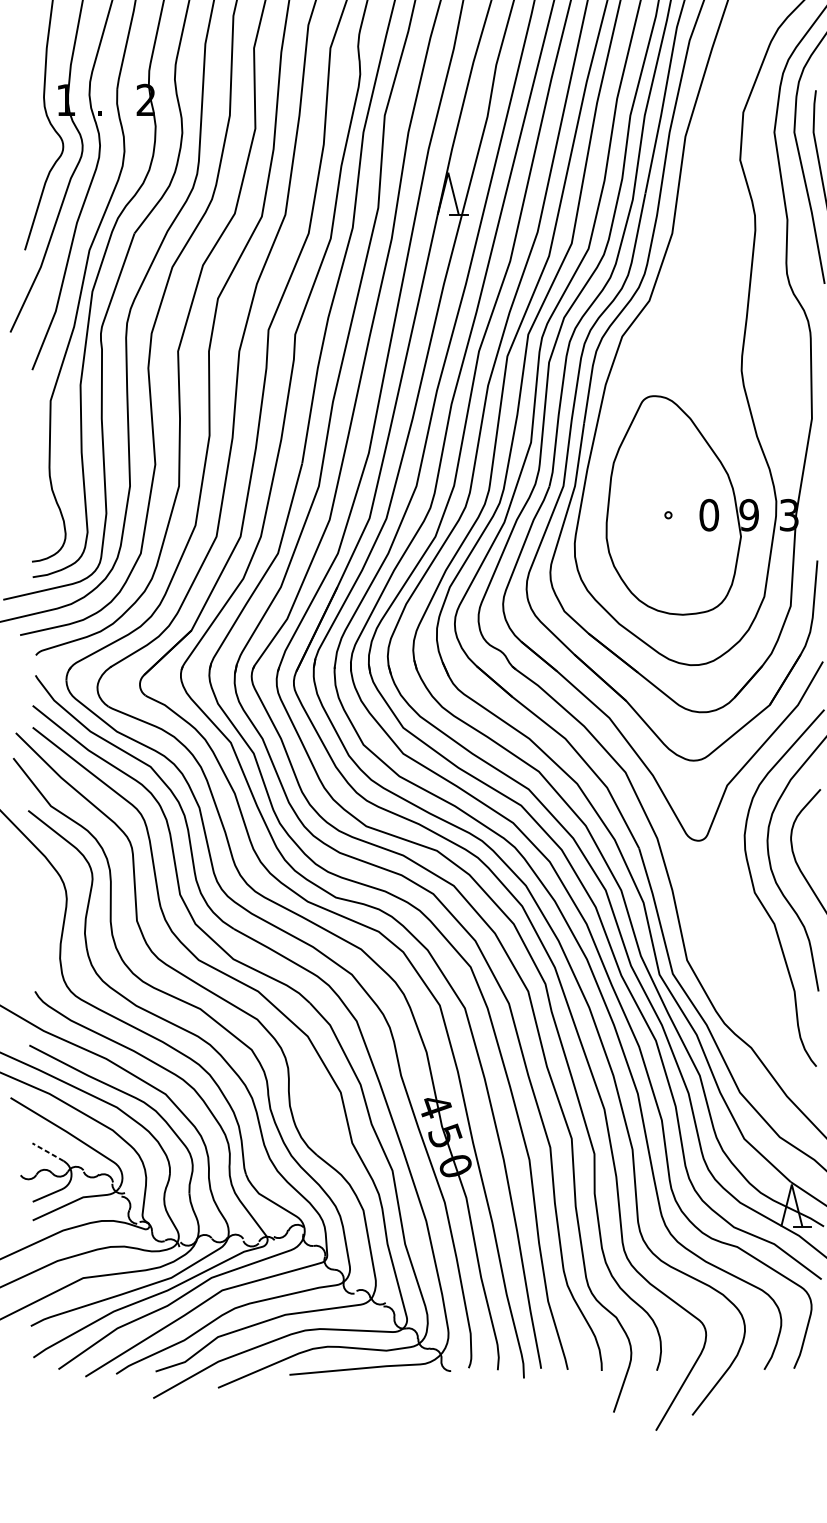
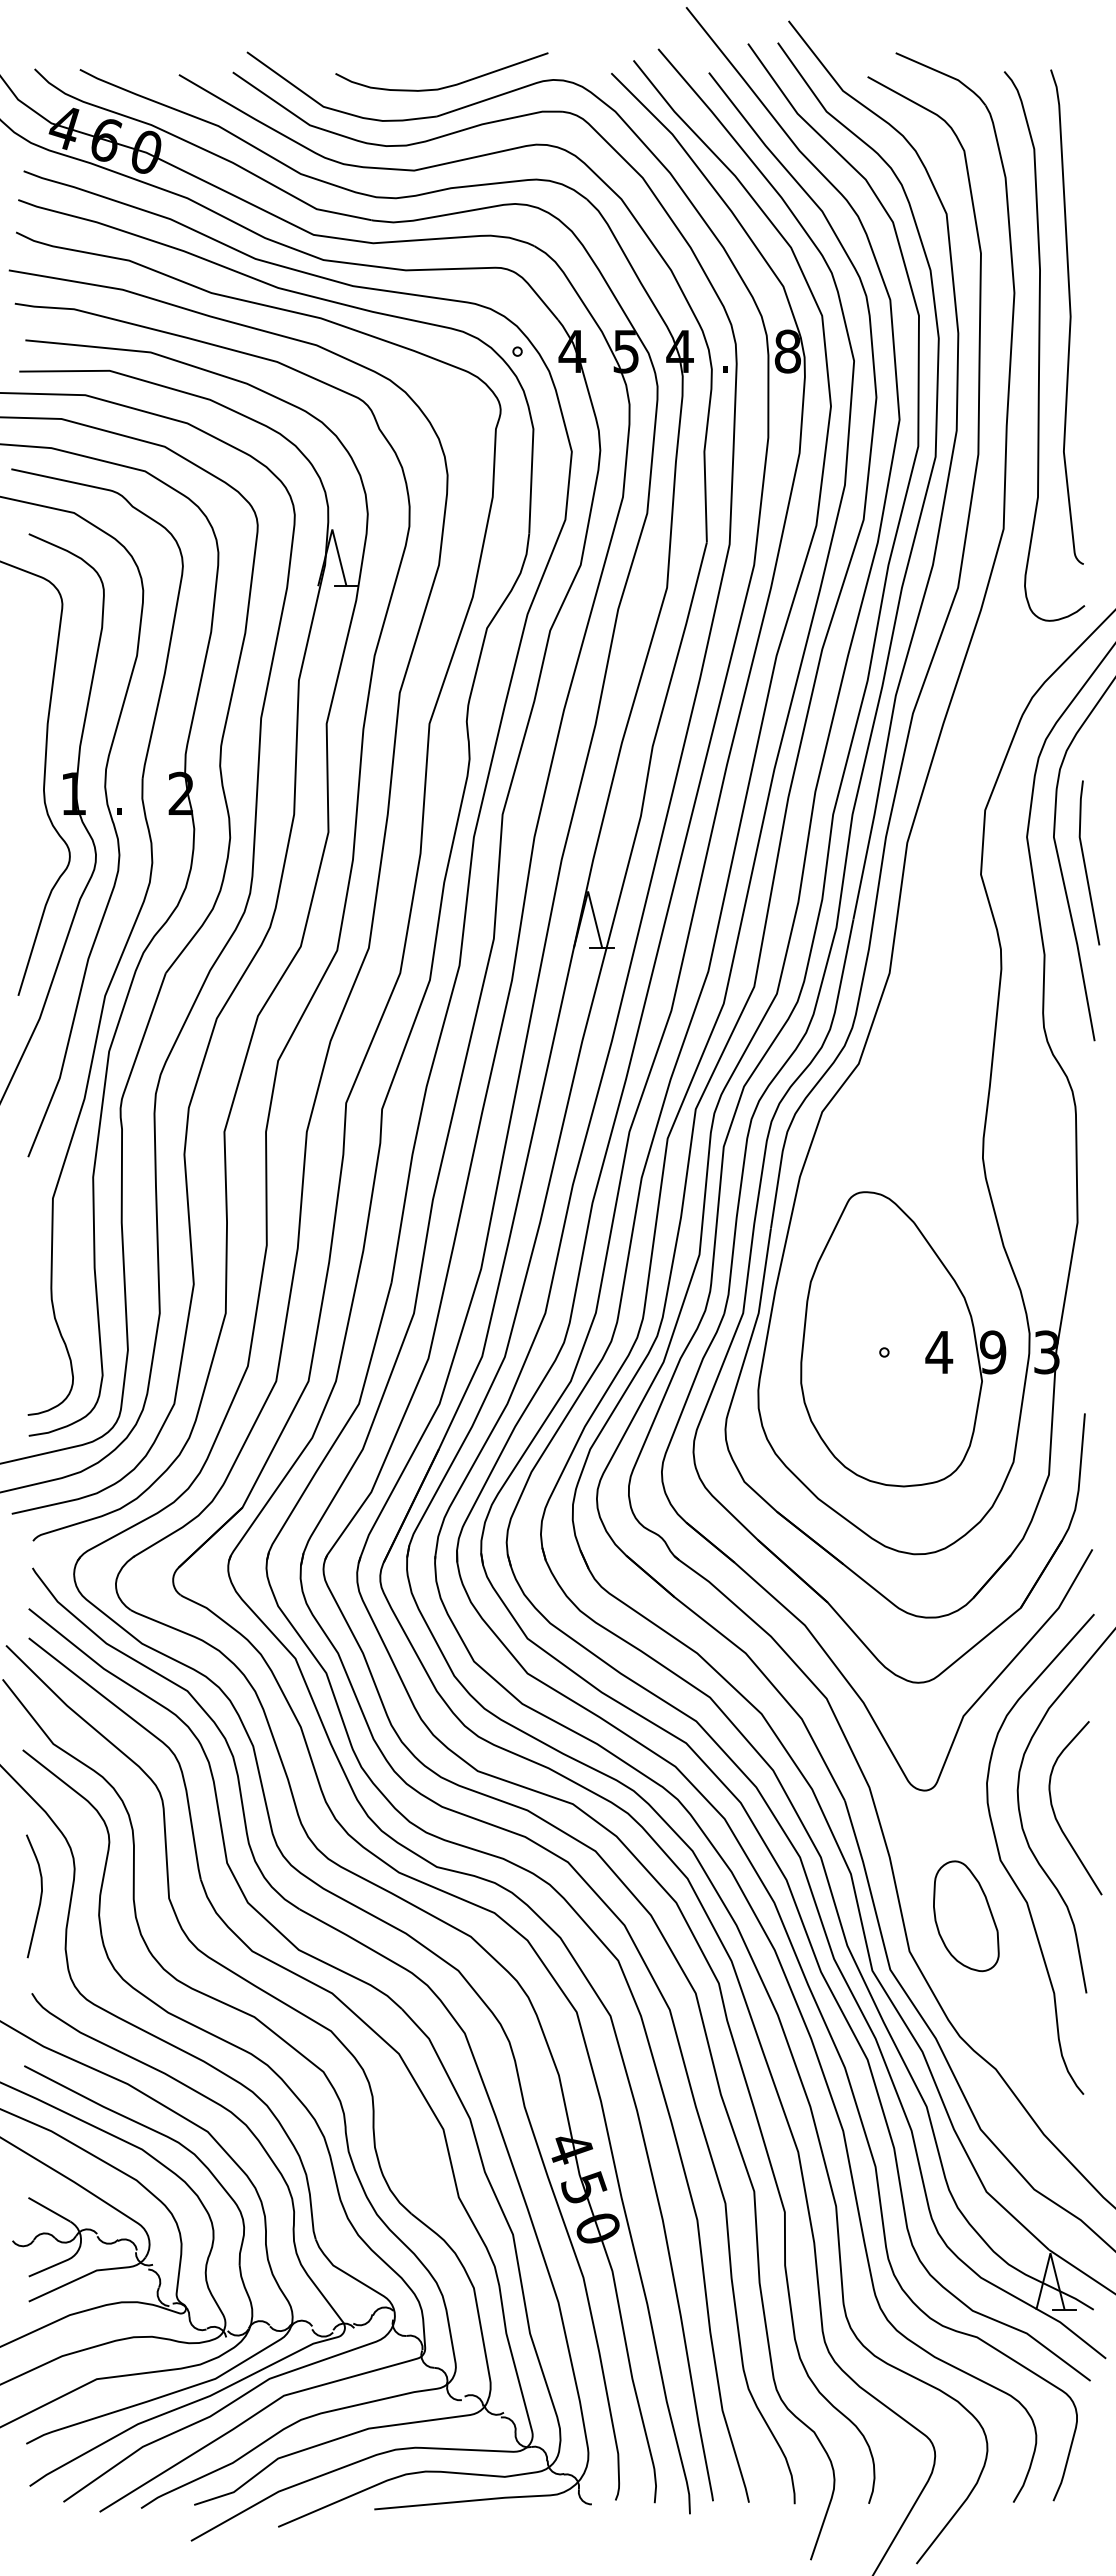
text: (709, 515) -> (939, 1352), 0 -> 4
curve: (40, 921) -> (39, 1899), added
part: (729, 934) -> (966, 1916), added
line: (47, 1152) -> (48, 2209), dashed -> solid

